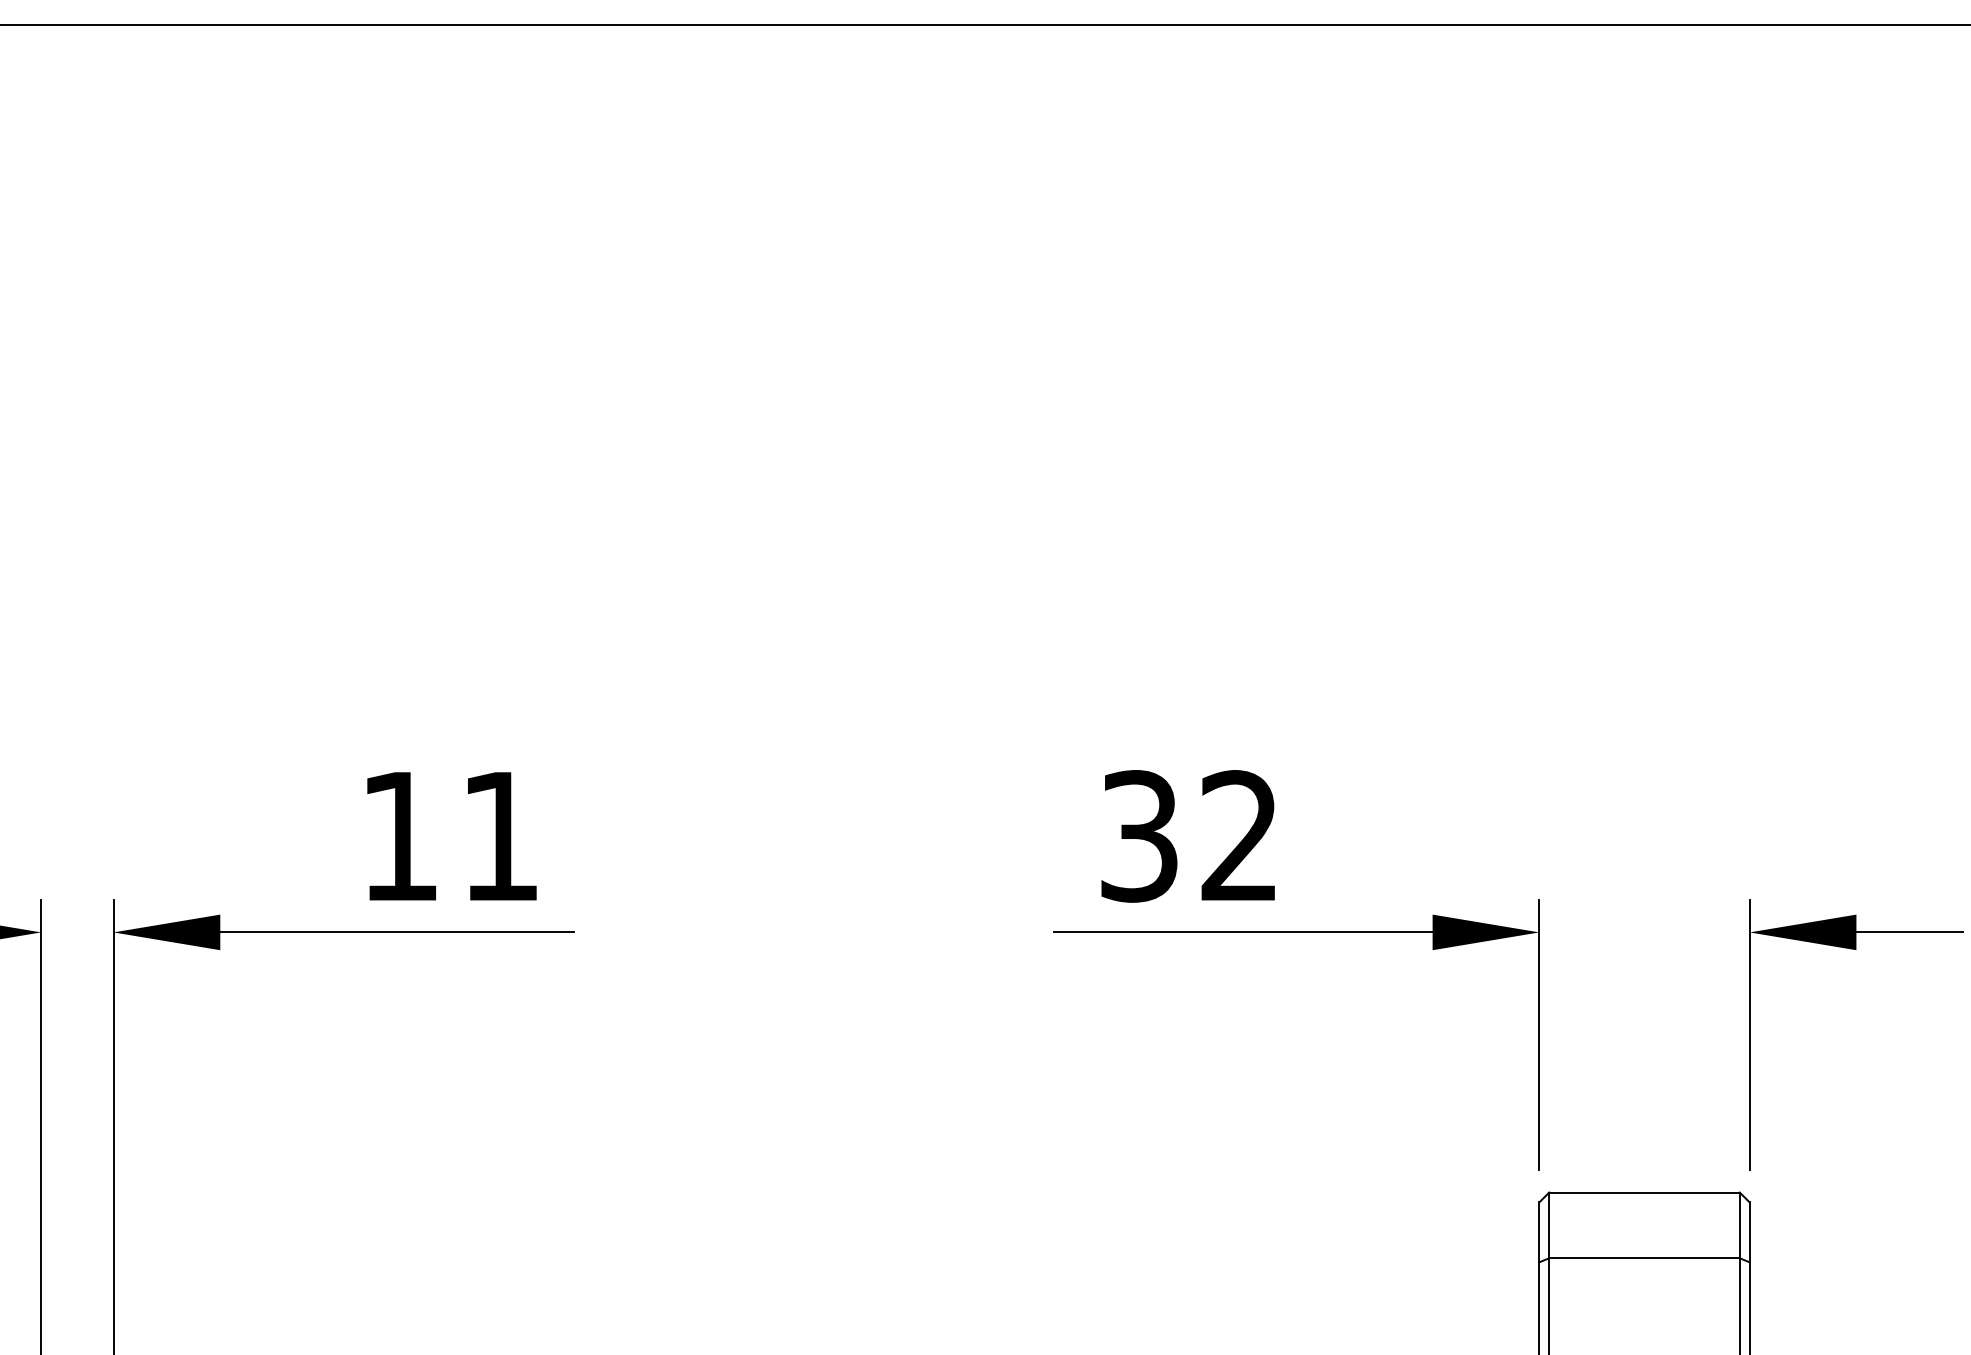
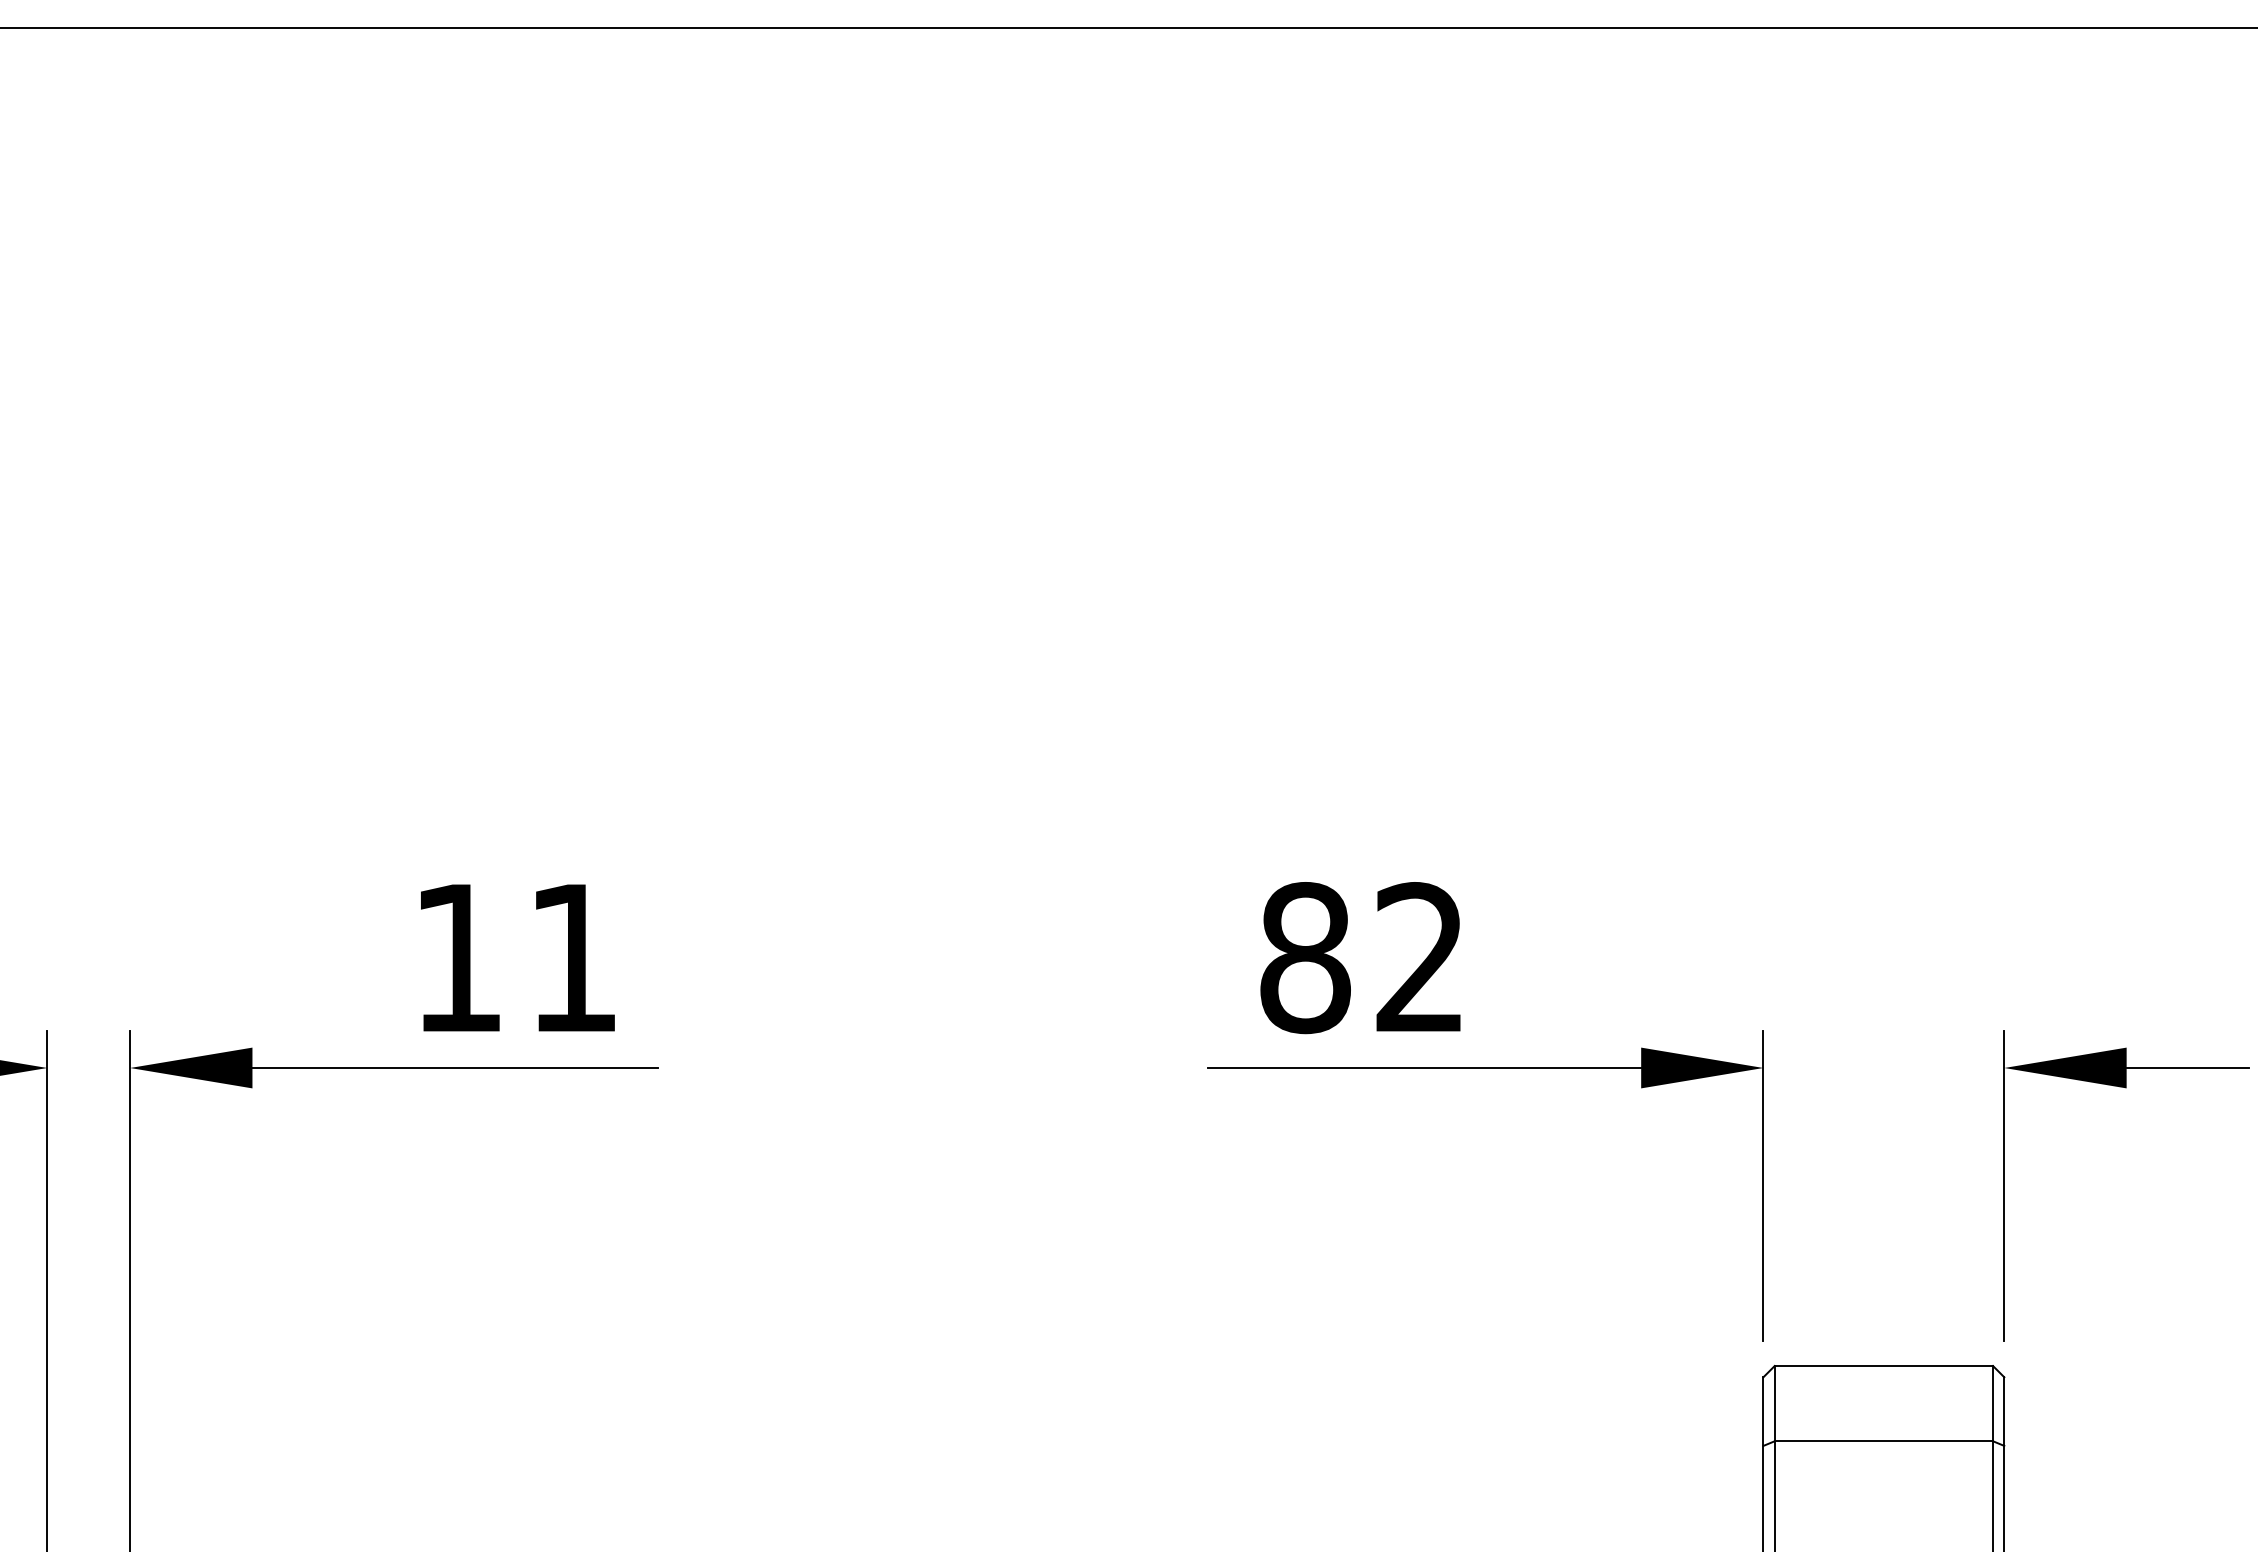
text: (1139, 836) -> (1305, 958), 32 -> 82

